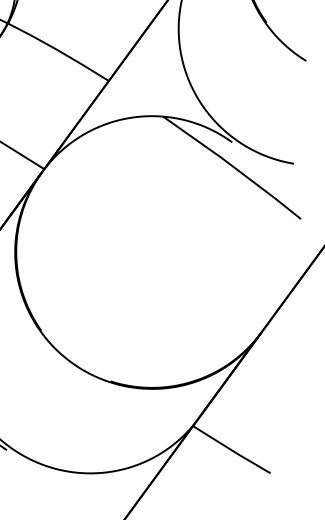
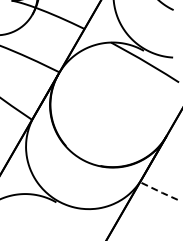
line: (230, 450) -> (158, 191), solid -> dashed

